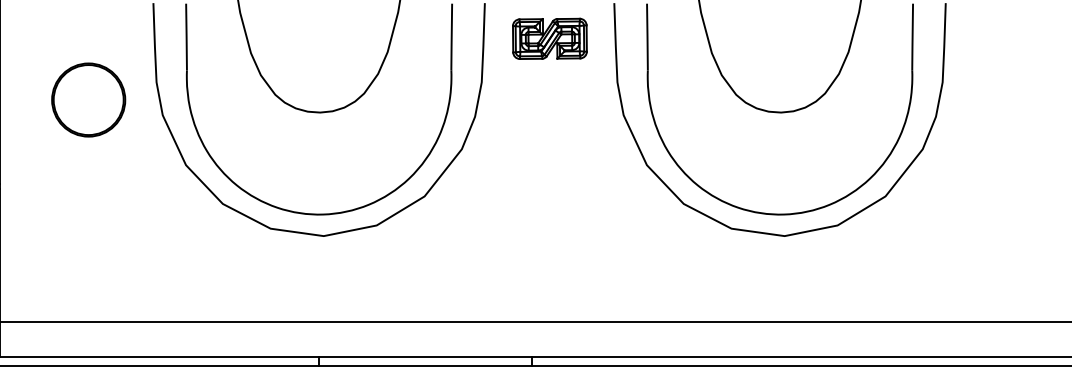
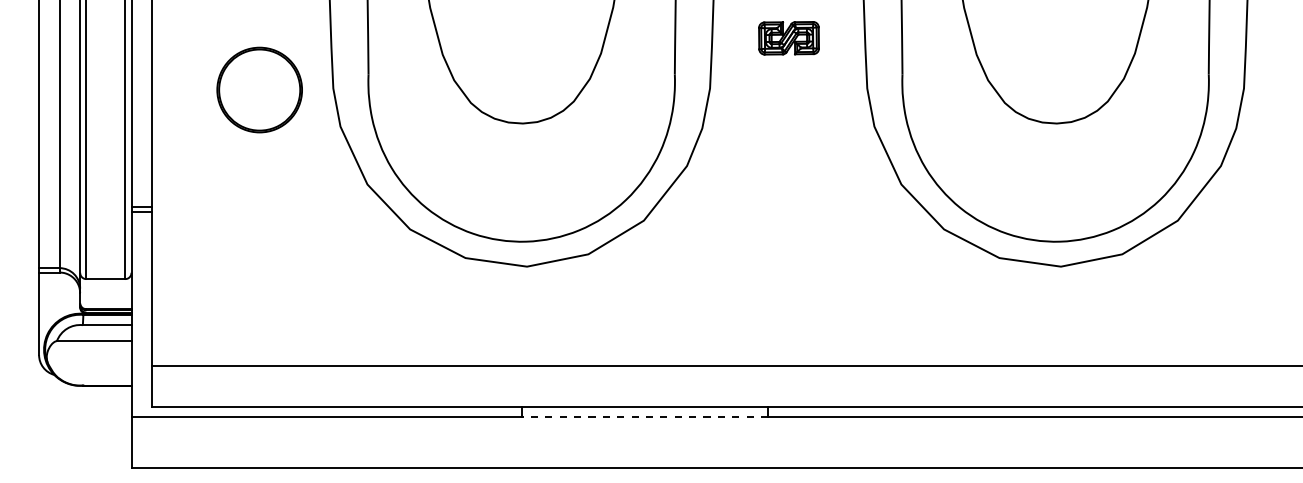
part: (549, 39) -> (788, 38), size x0.7
part: (88, 99) -> (259, 89), moved
line: (425, 366) -> (644, 417), solid -> dashed

